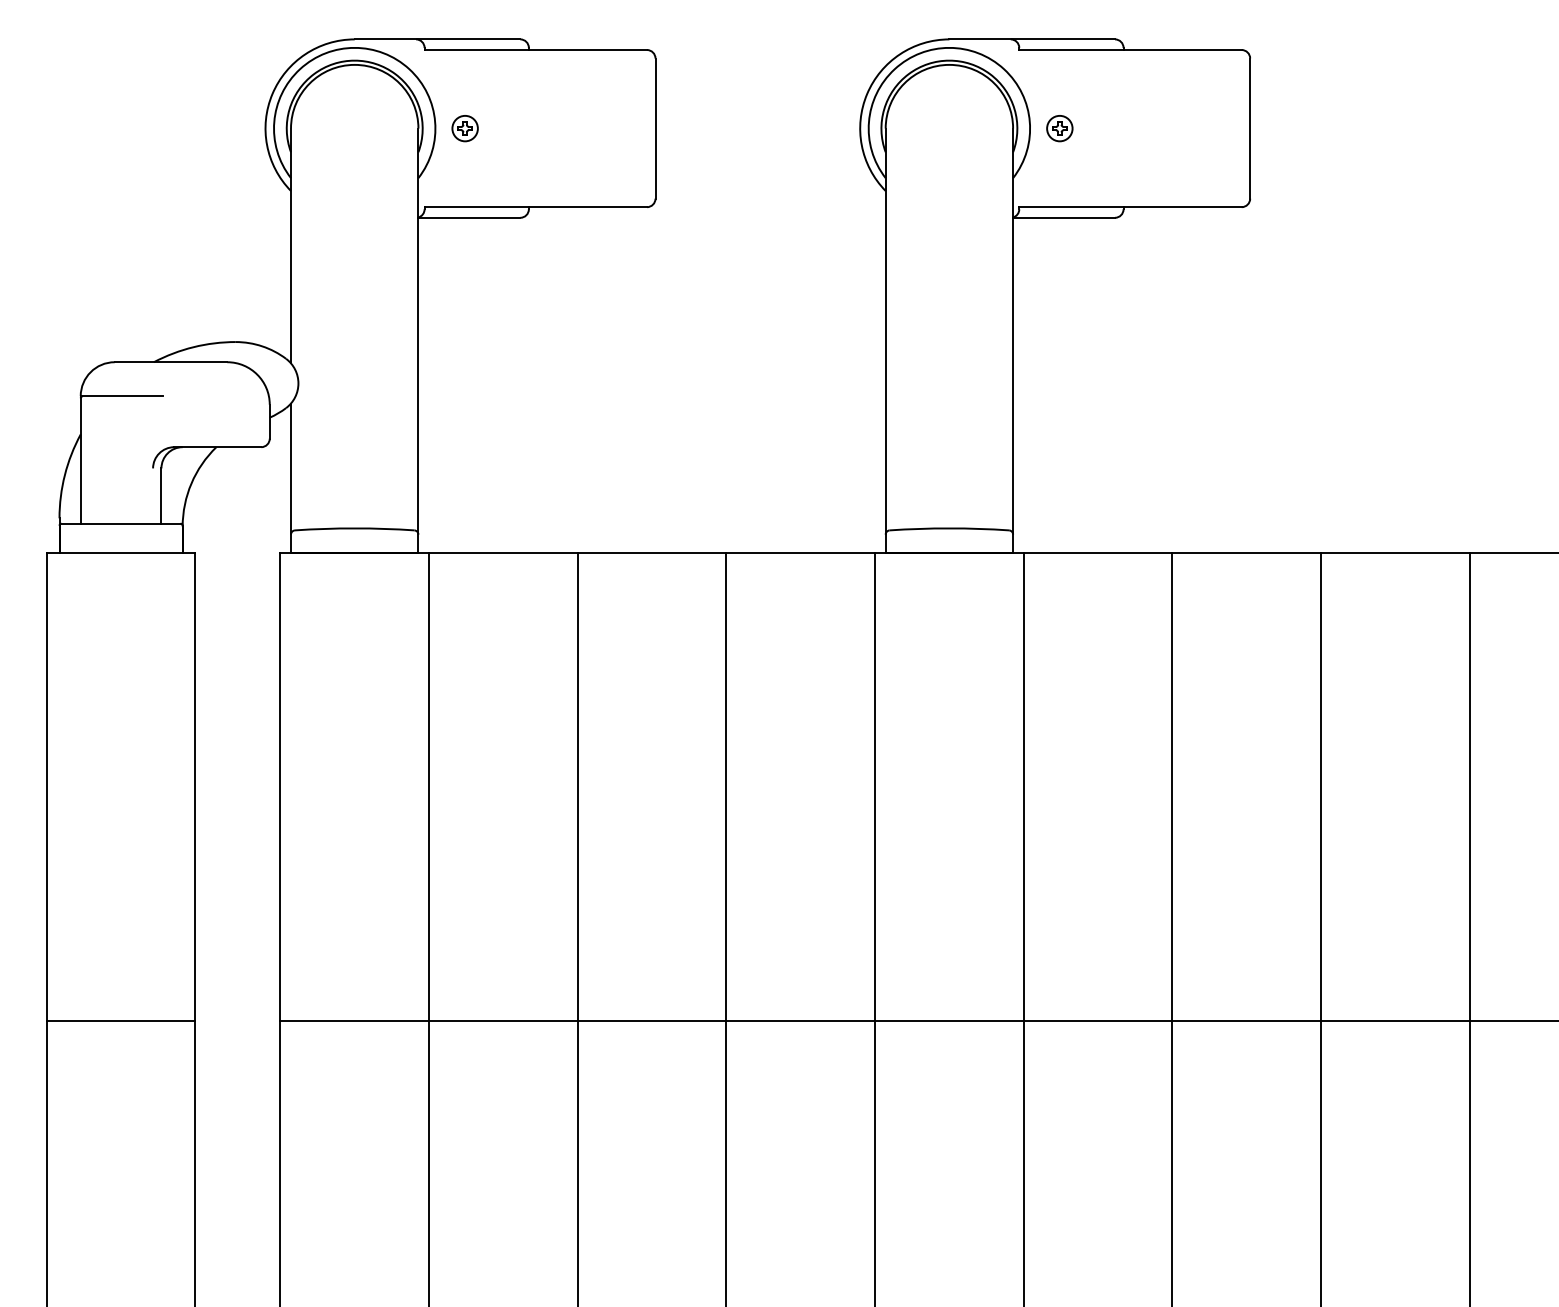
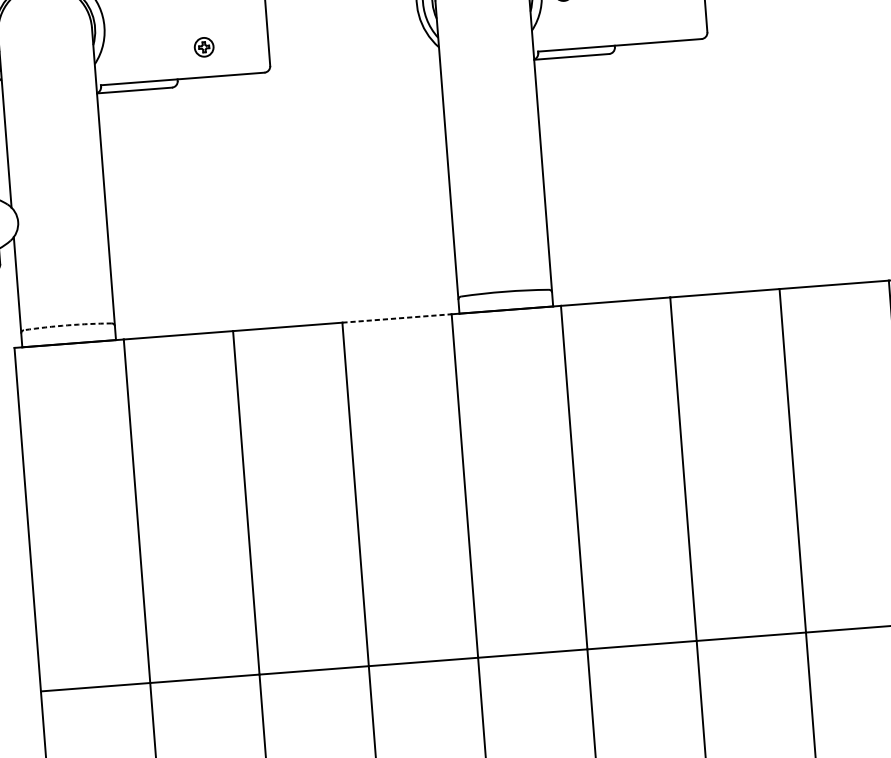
part: (464, 128) -> (203, 47), moved
arc: (354, 528) -> (67, 325), solid -> dashed
line: (801, 553) -> (397, 318), solid -> dashed

